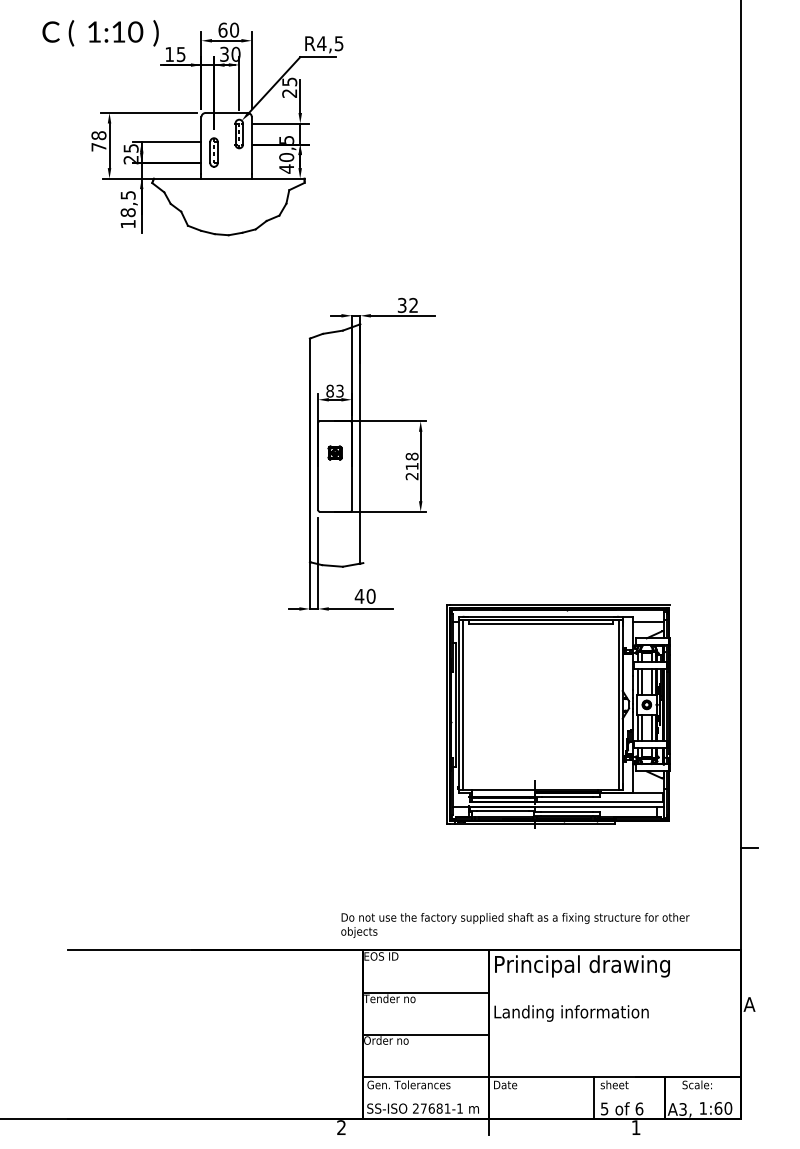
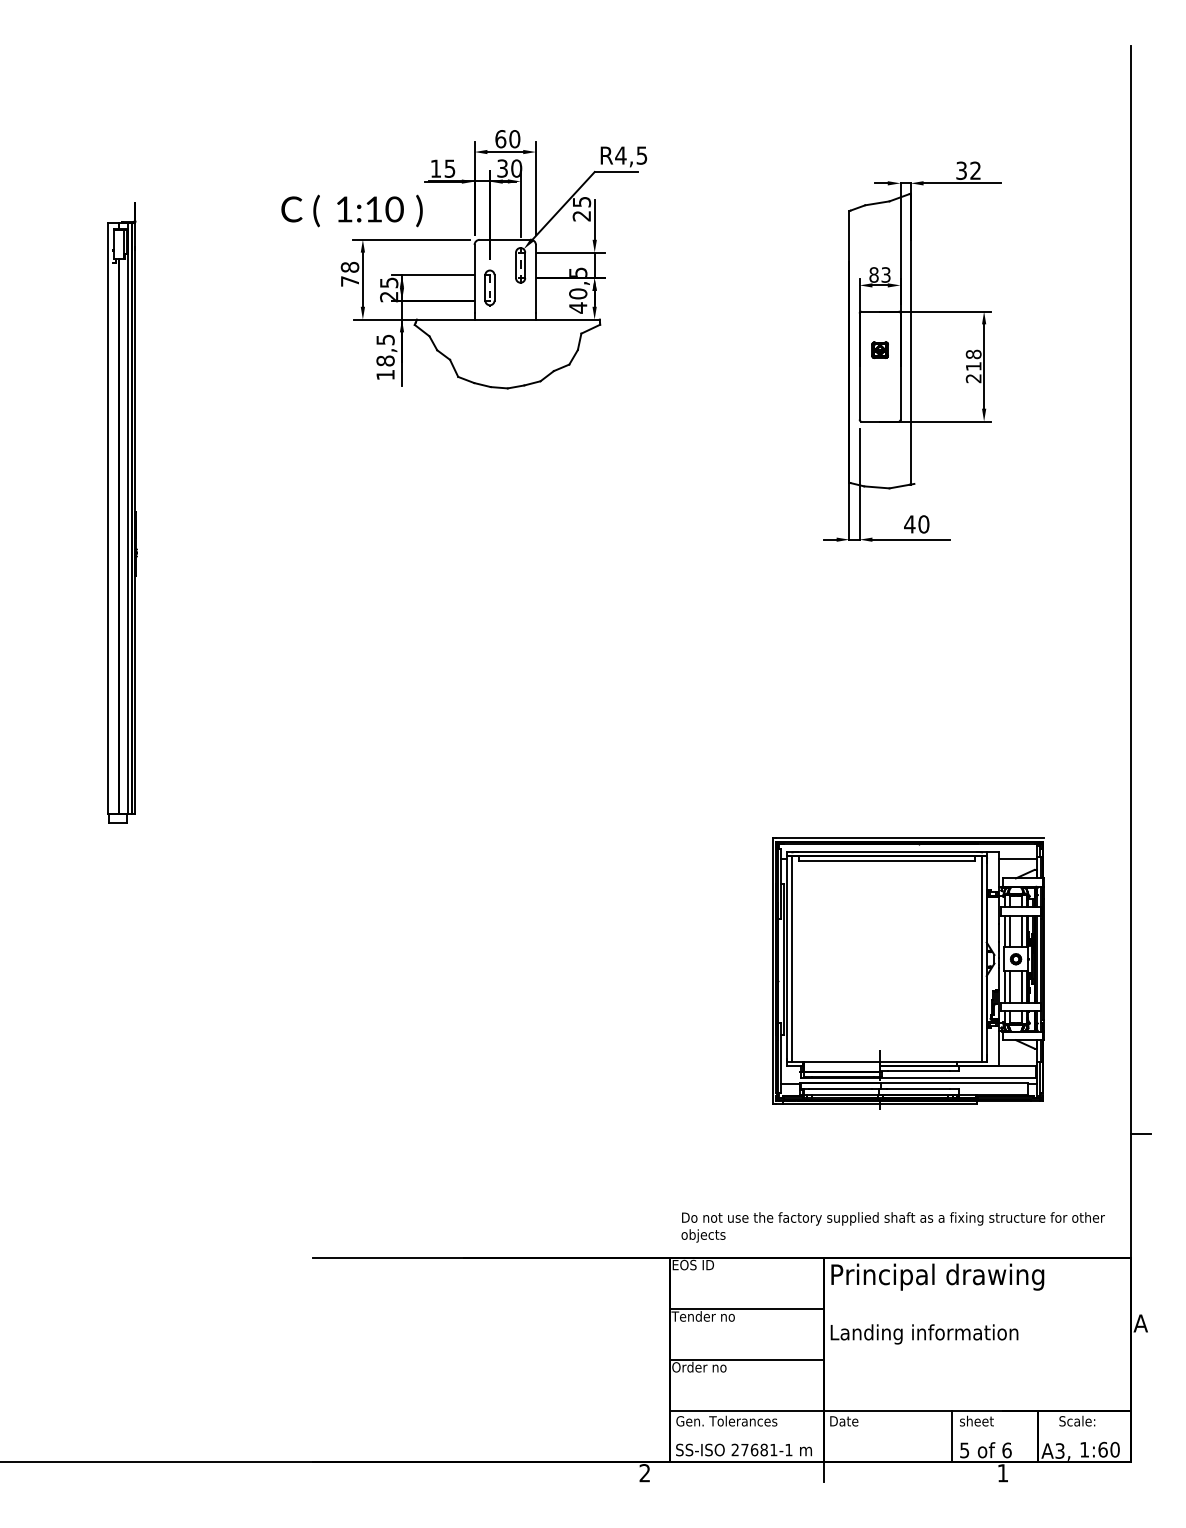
text: (100, 32) -> (351, 210), moved
part: (361, 454) -> (912, 351), moved
text: (514, 925) -> (892, 1227), moved

